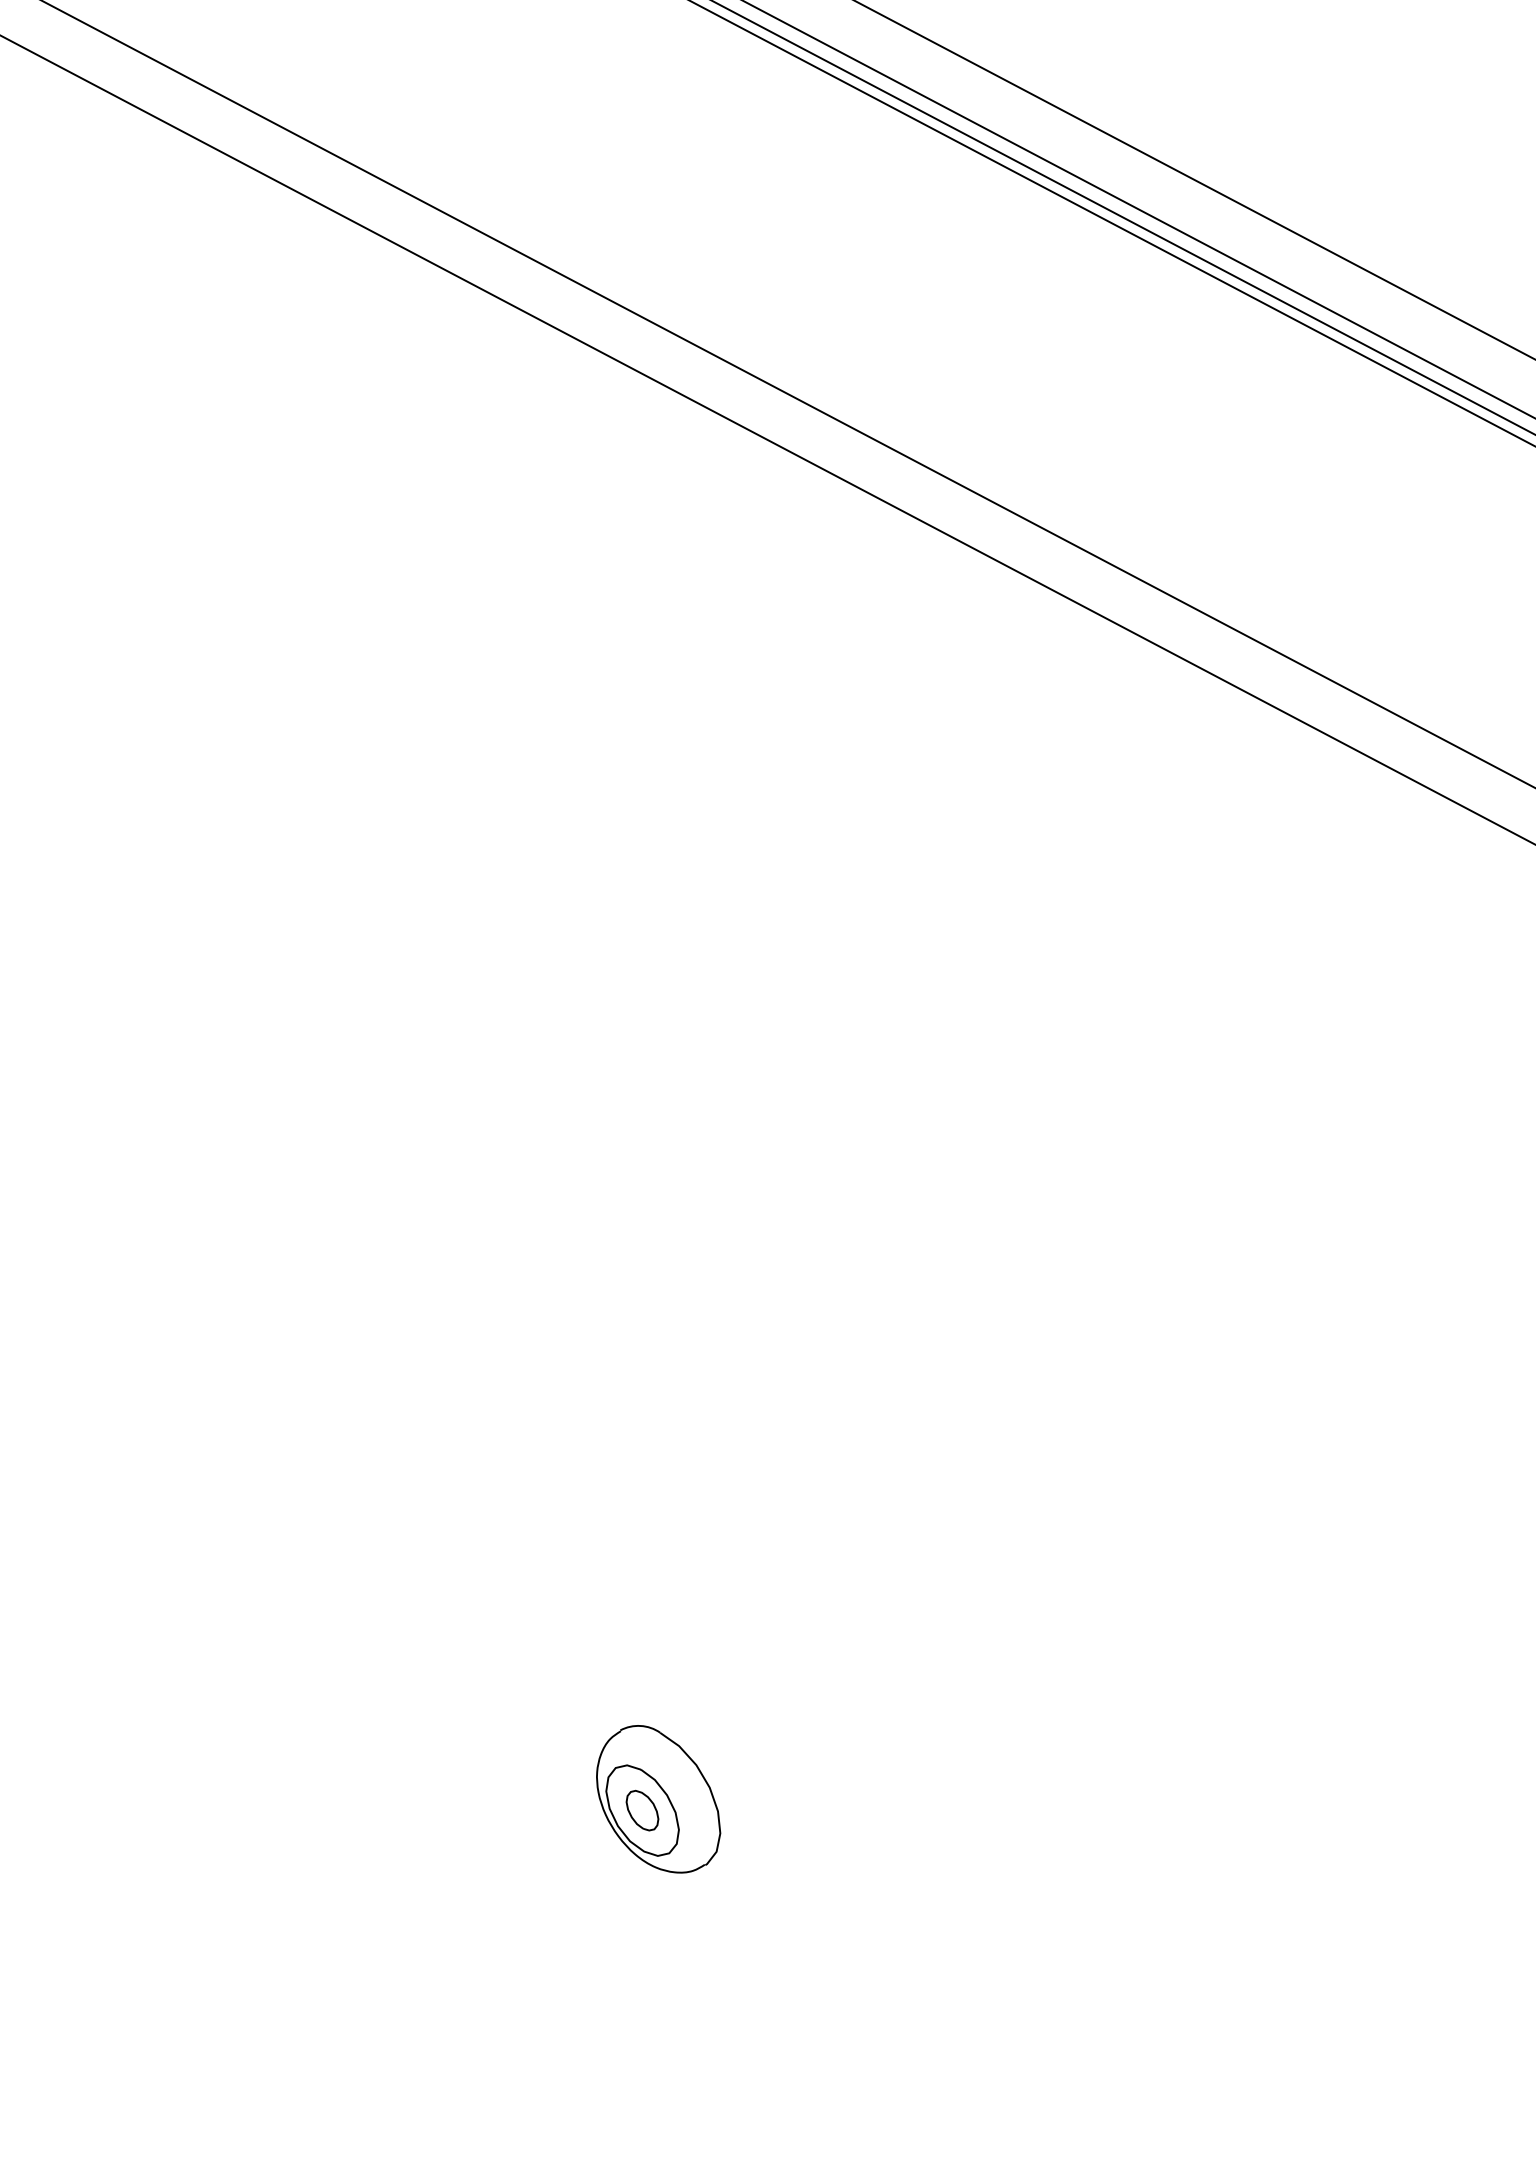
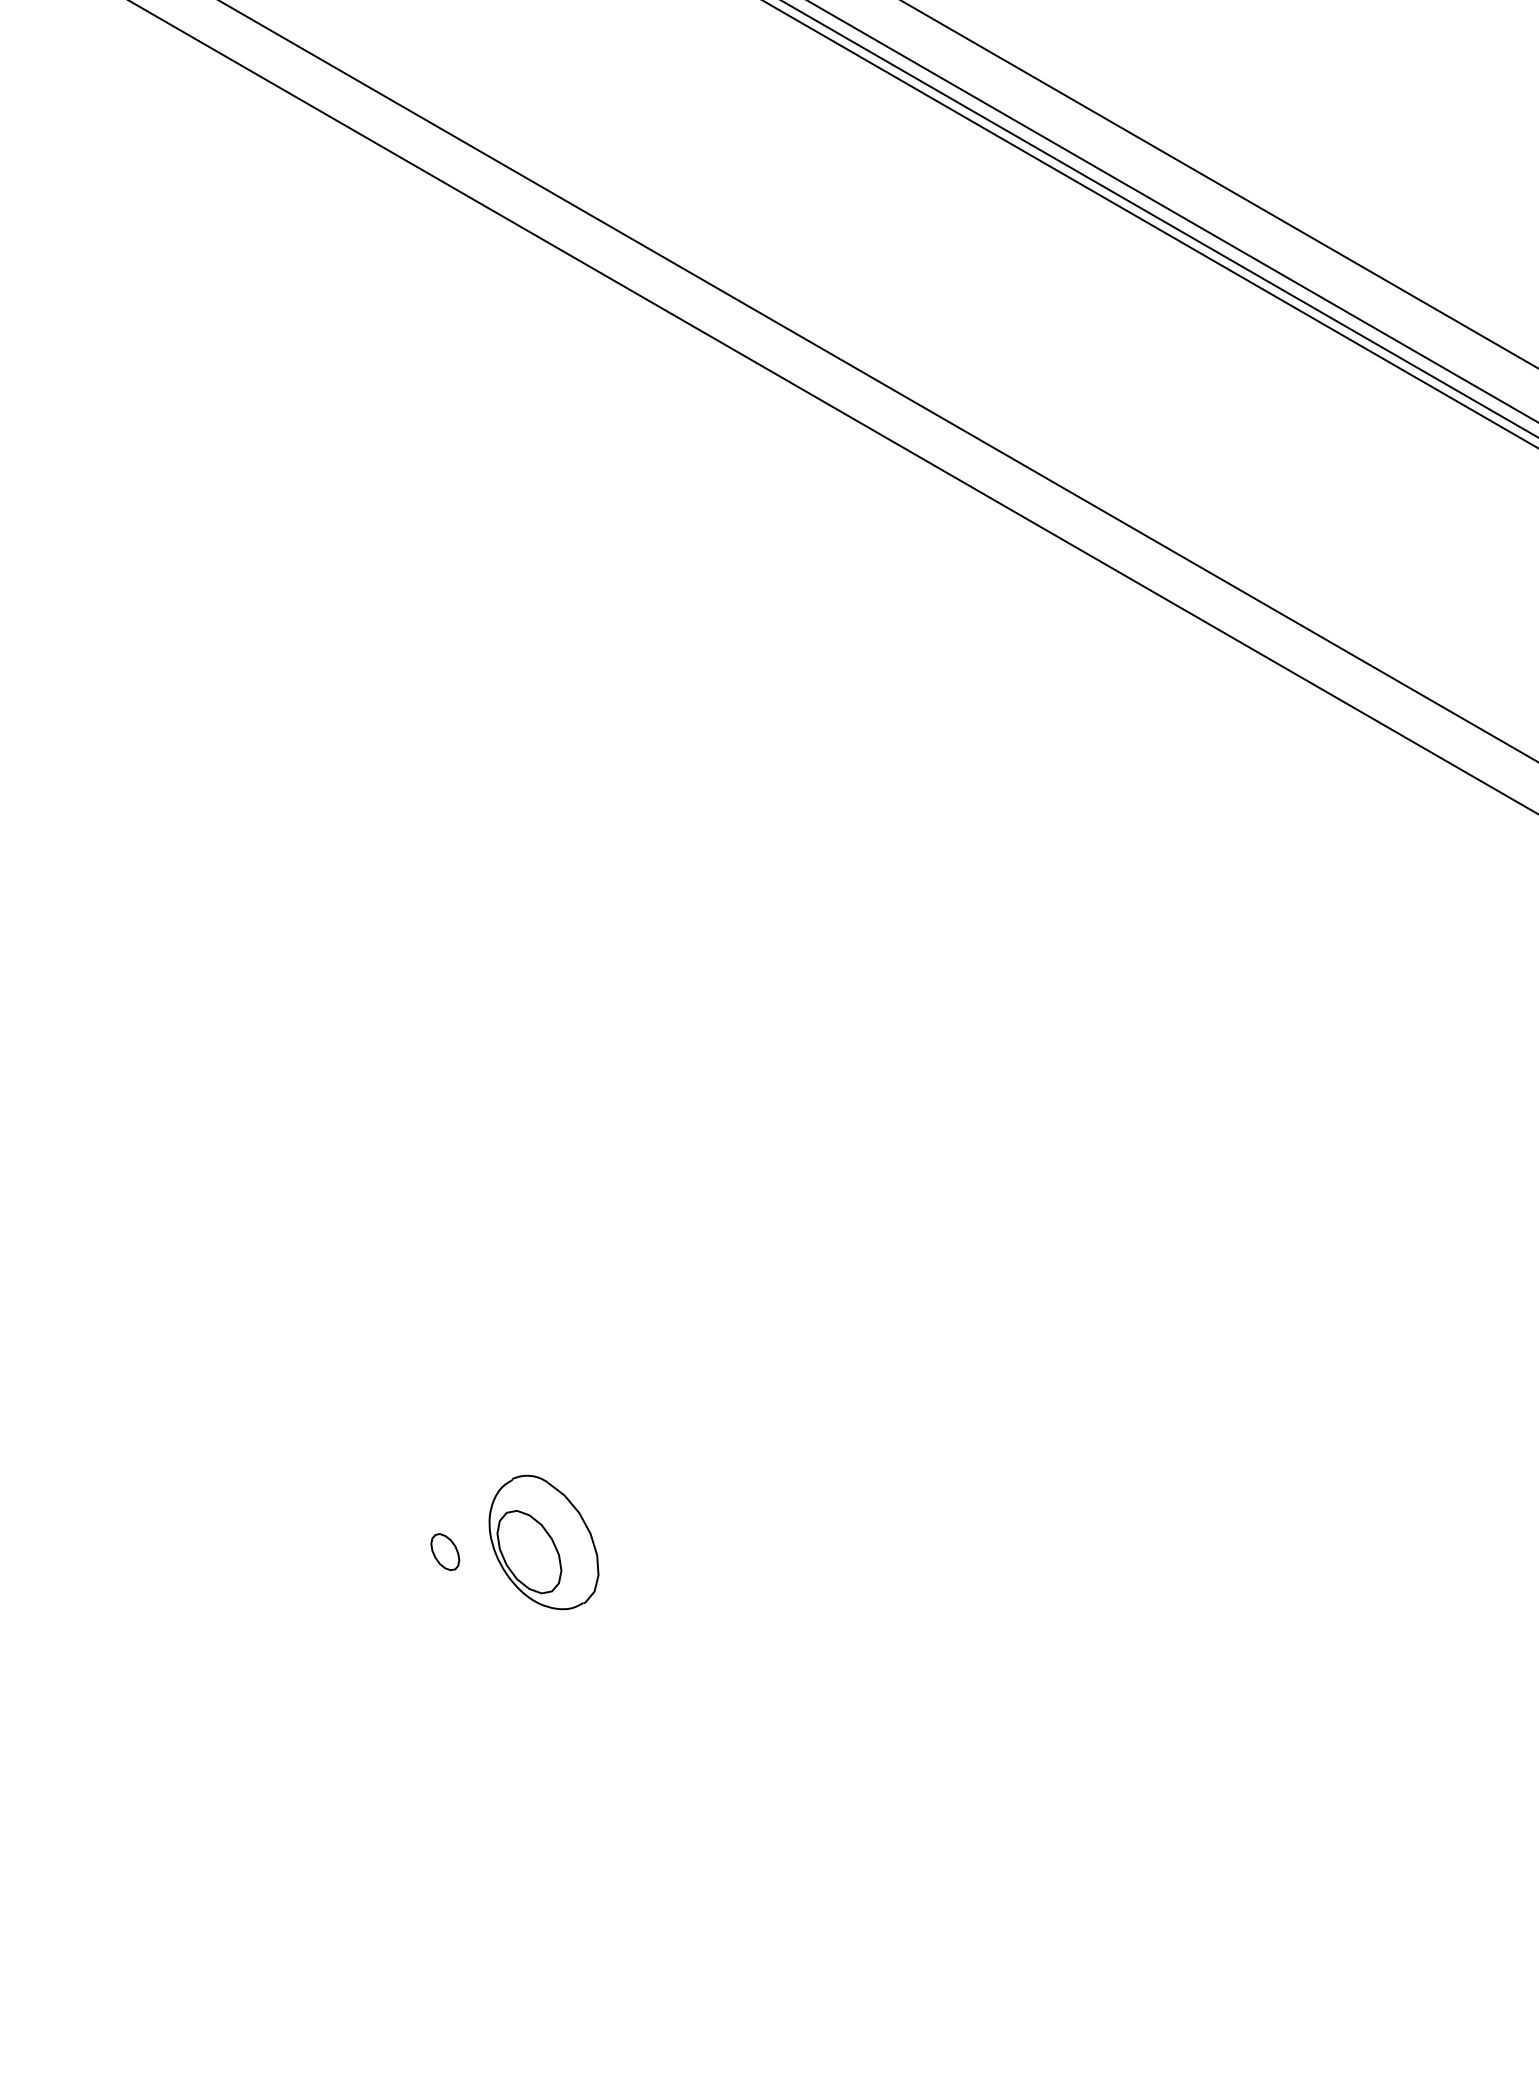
part: (642, 1811) -> (445, 1552), moved

